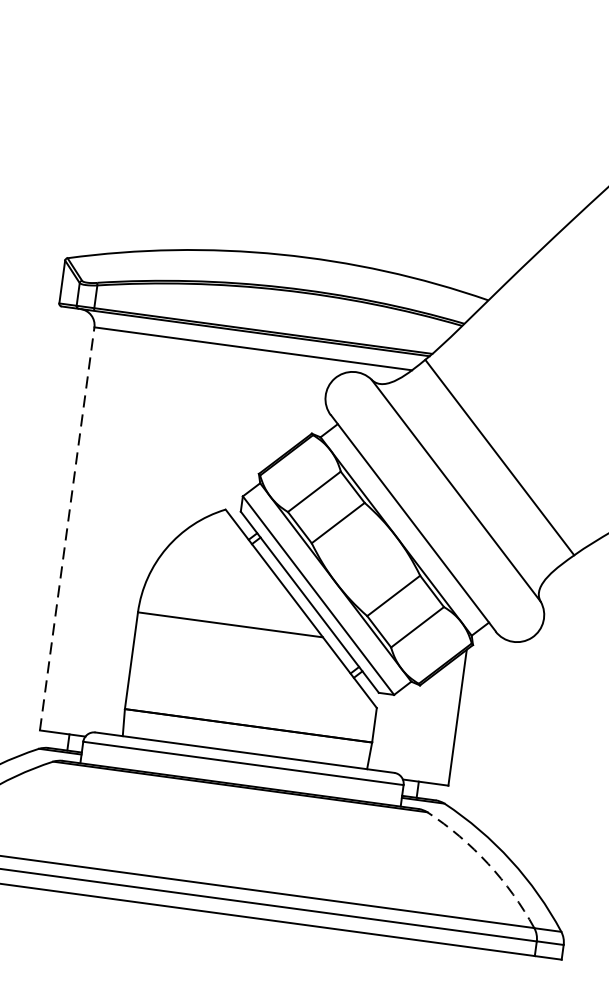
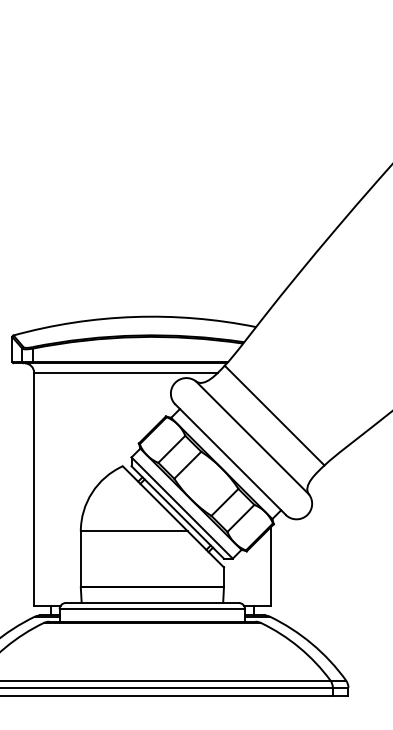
line: (67, 529) -> (34, 489), dashed -> solid
arc: (488, 863) -> (299, 647), dashed -> solid

